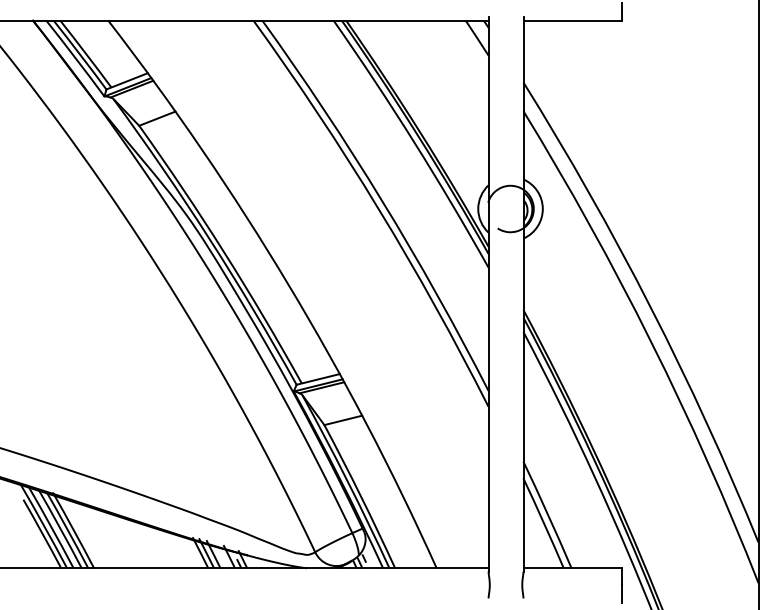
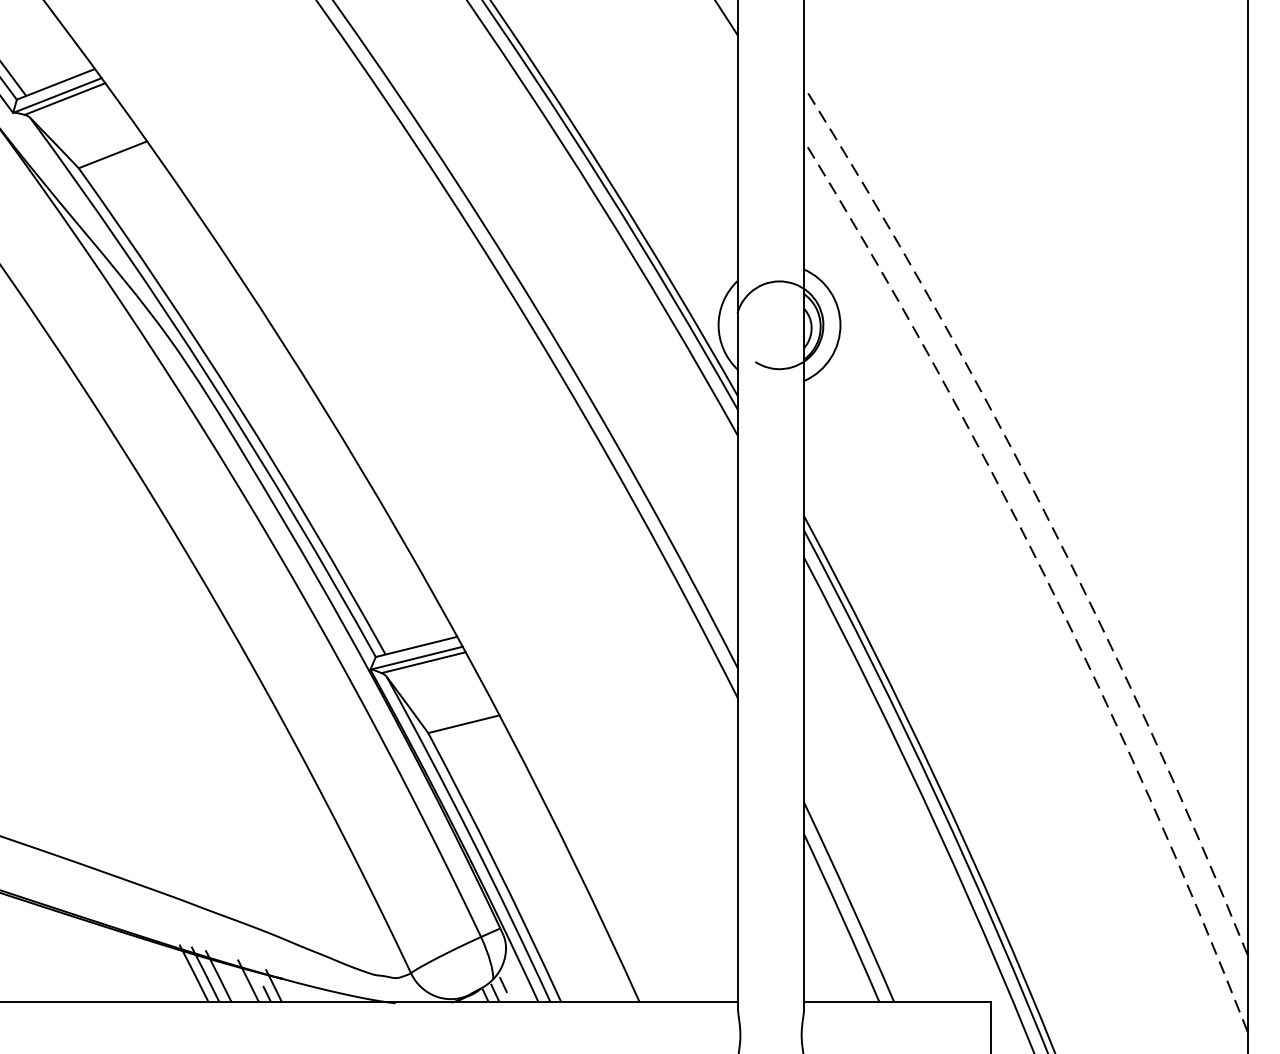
arc: (650, 307) -> (1043, 511), solid -> dashed
arc: (651, 342) -> (1045, 577), solid -> dashed

